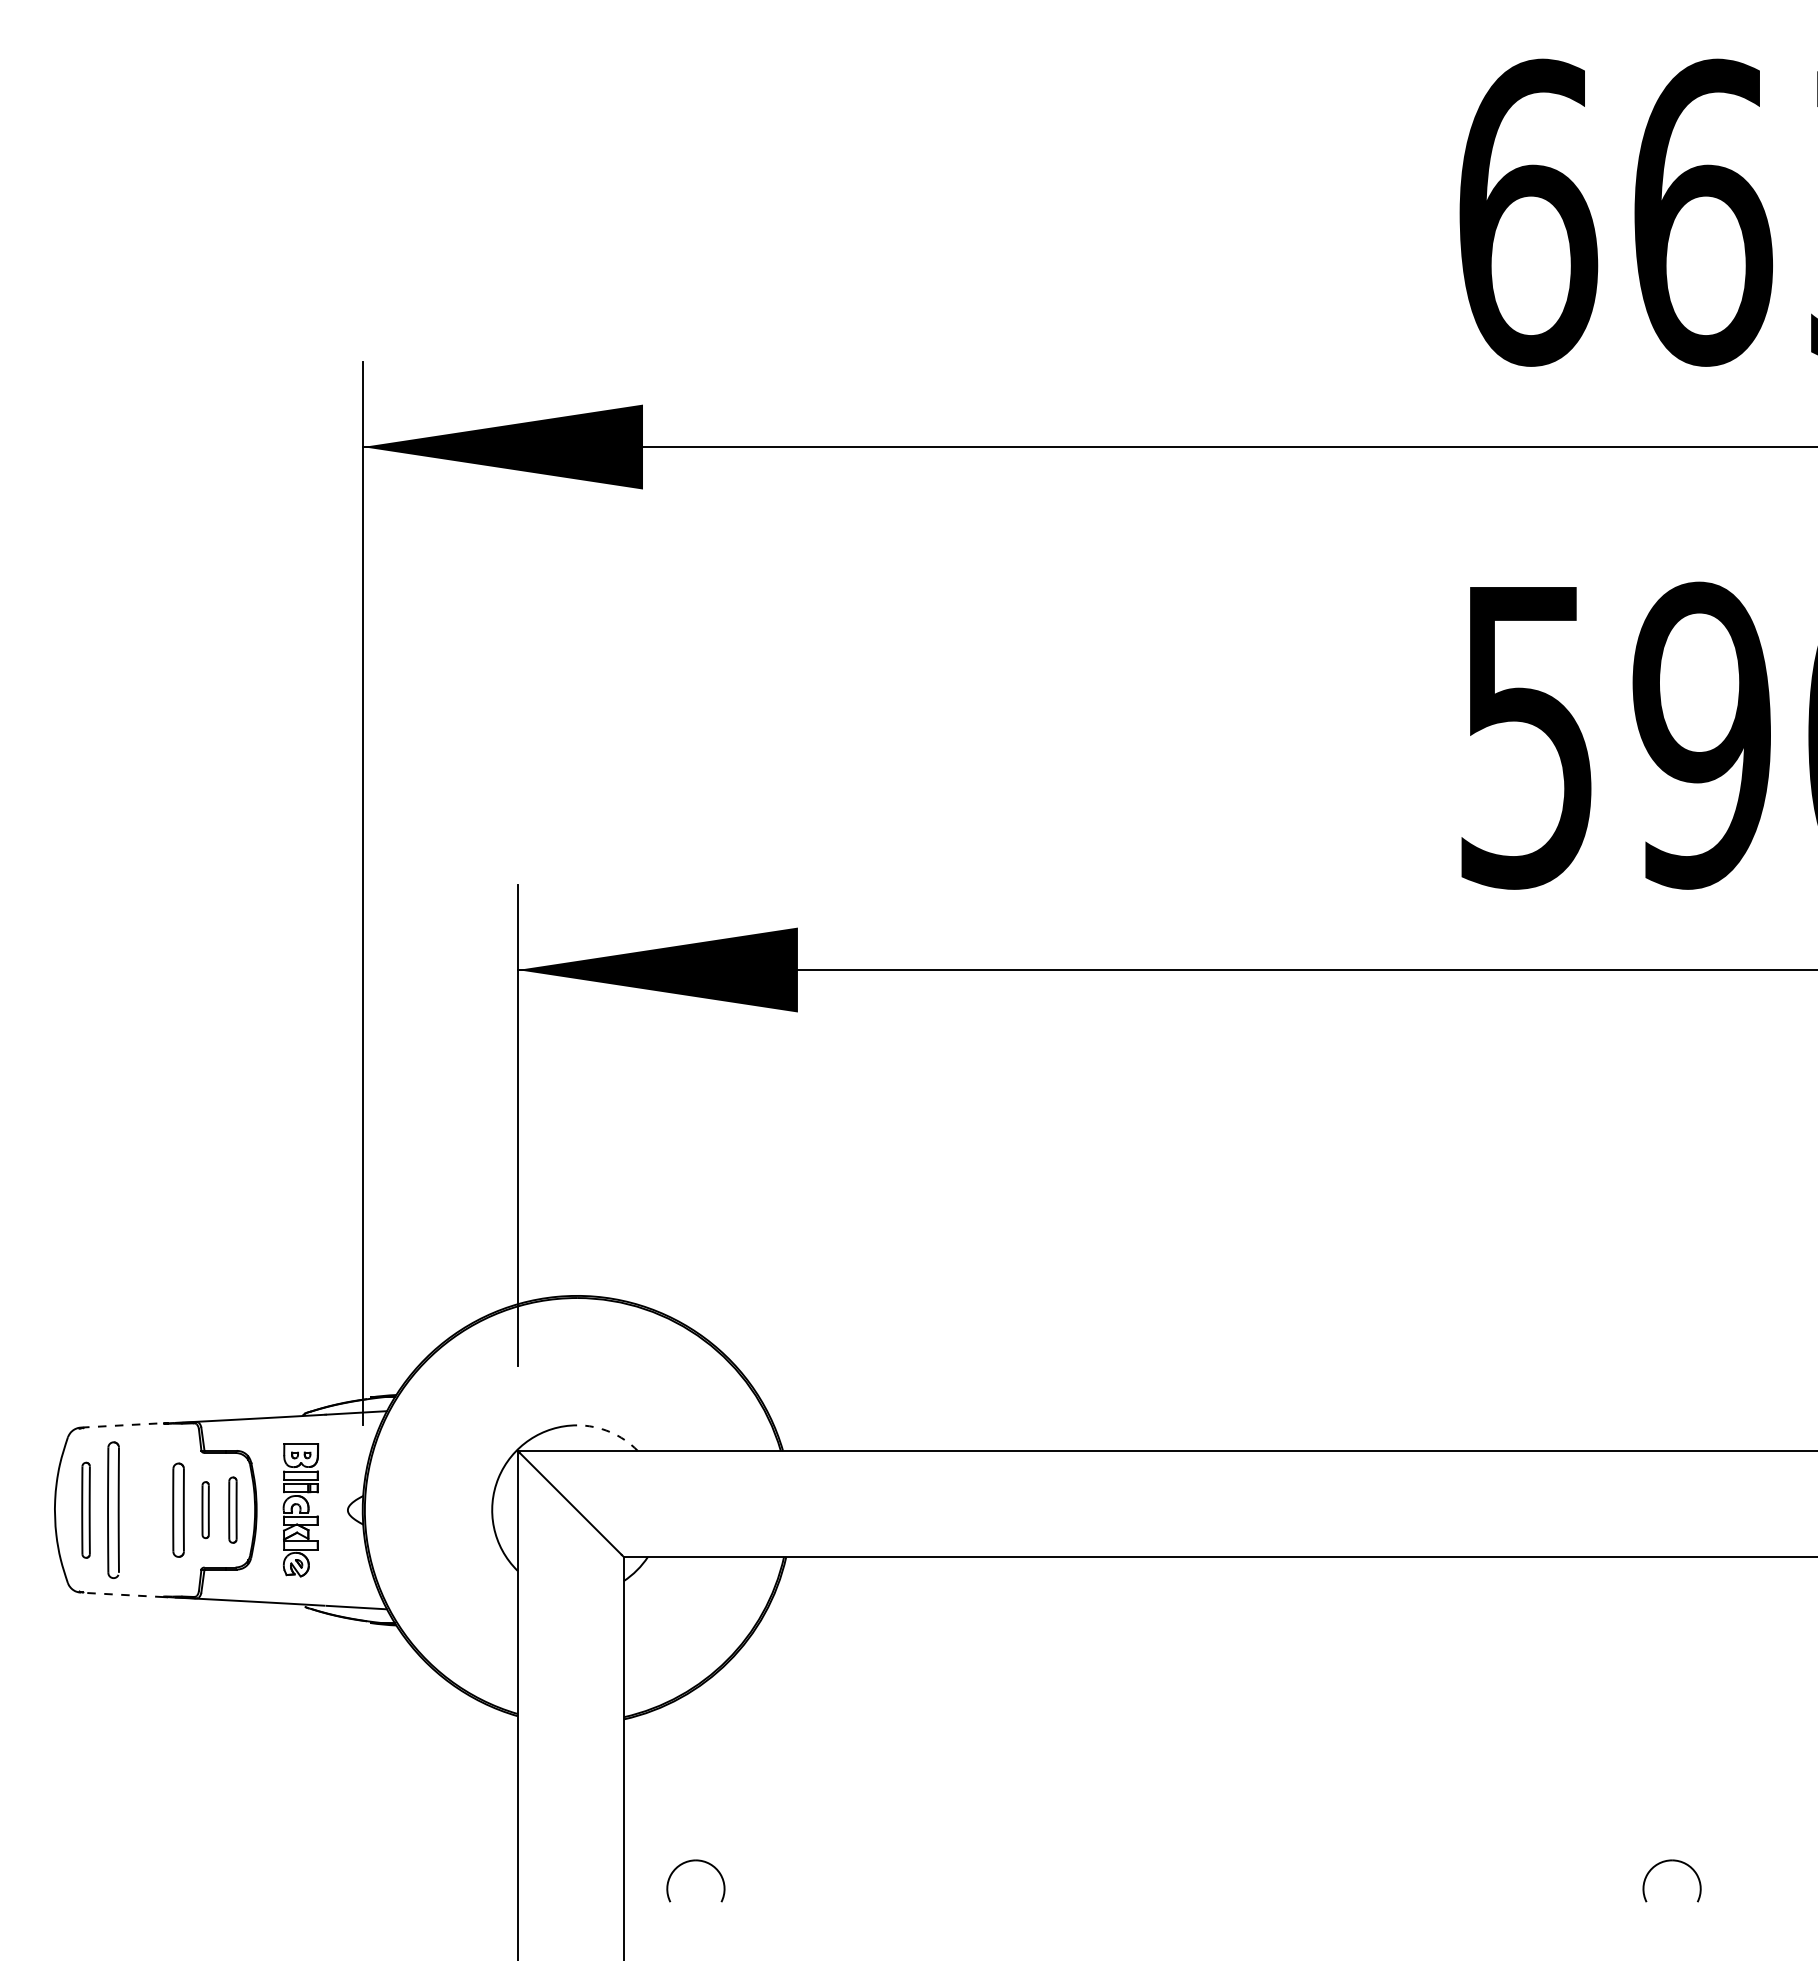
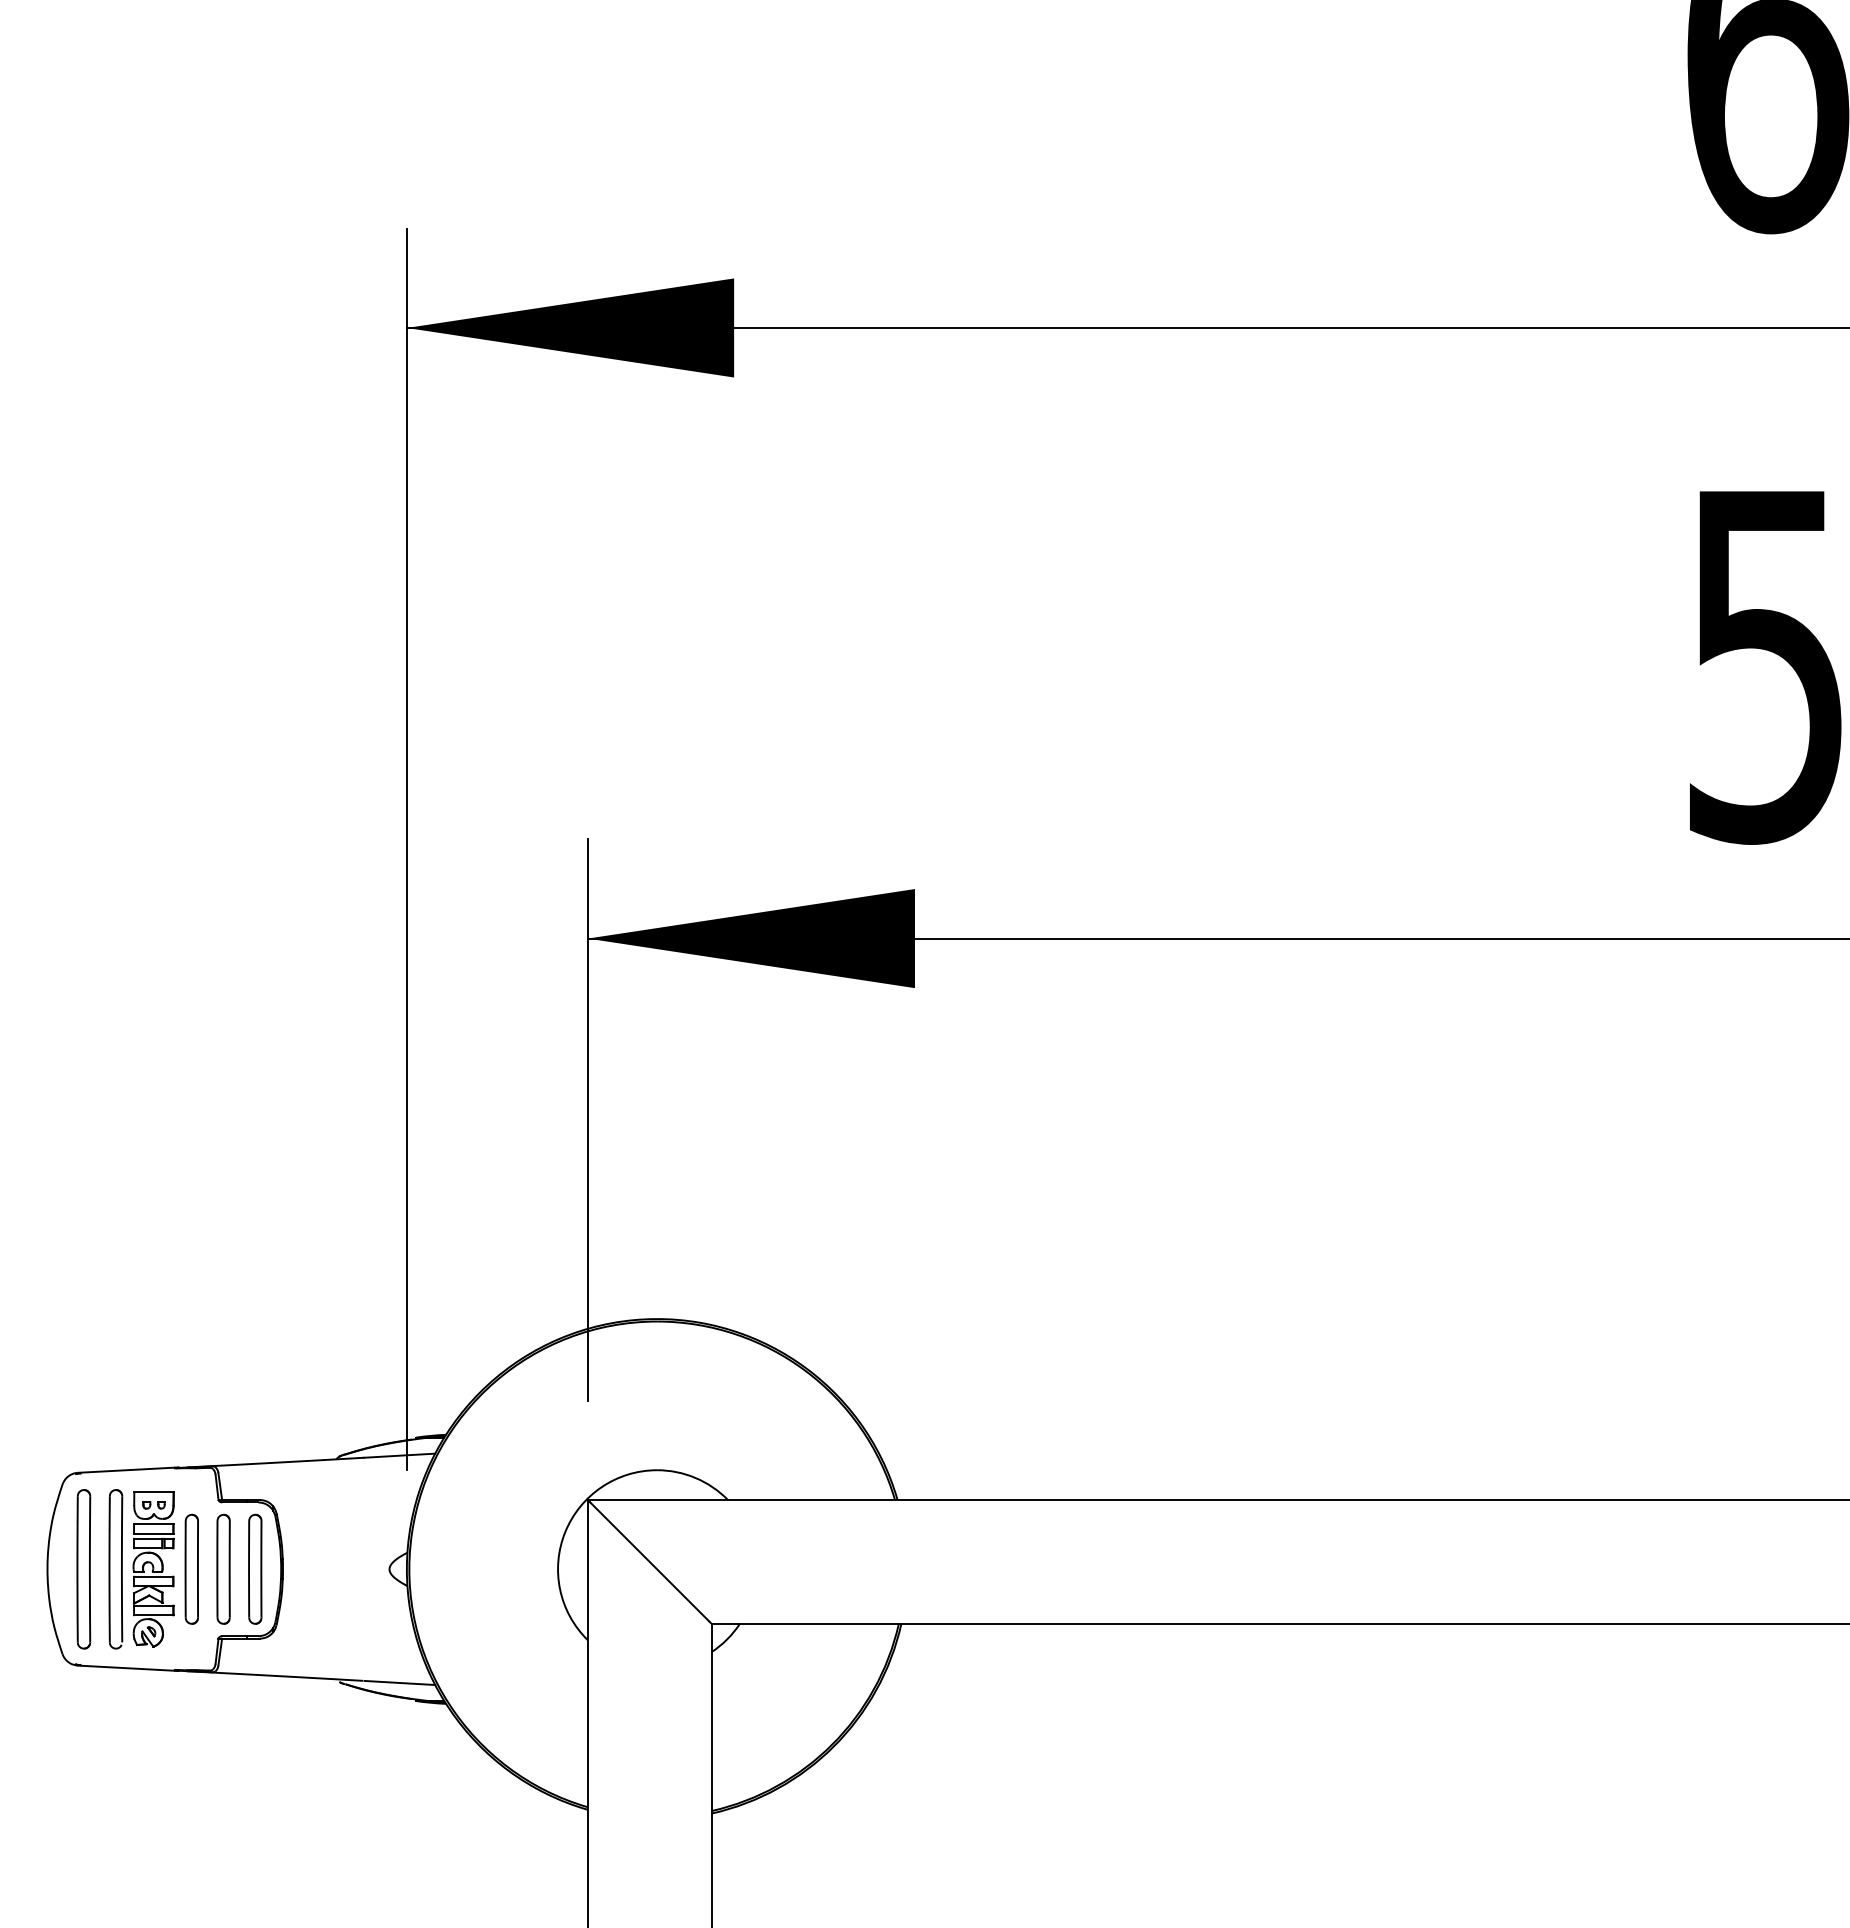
line: (122, 1425) -> (126, 1470), dashed -> solid
arc: (609, 1431) -> (694, 1477), dashed -> solid
part: (205, 1509) -> (223, 1568), size x1.67
part: (232, 1509) -> (254, 1568), size x1.43
part: (85, 1510) -> (83, 1569), size x1.43
part: (300, 1510) -> (153, 1569), moved
line: (121, 1594) -> (125, 1667), dashed -> solid

